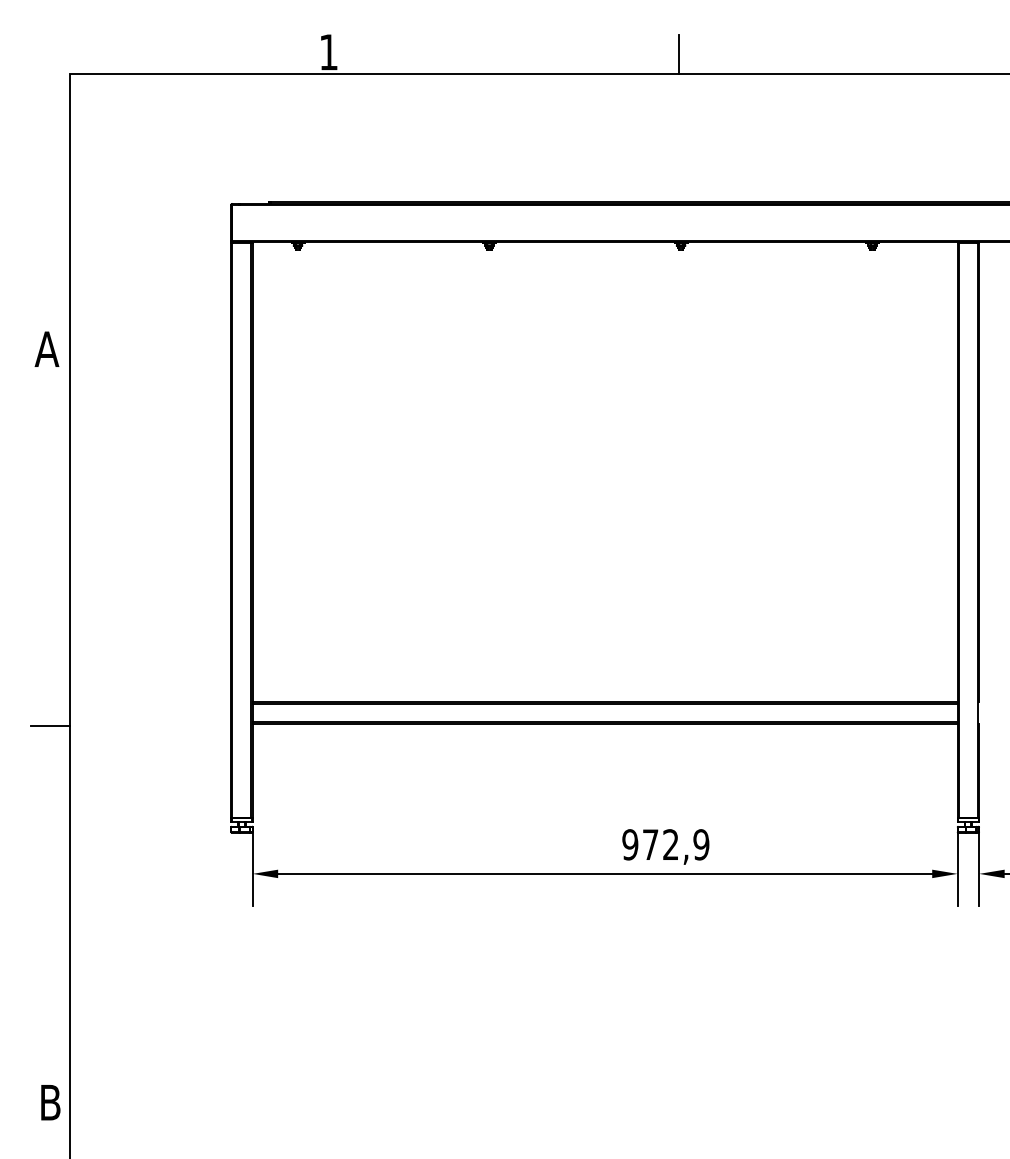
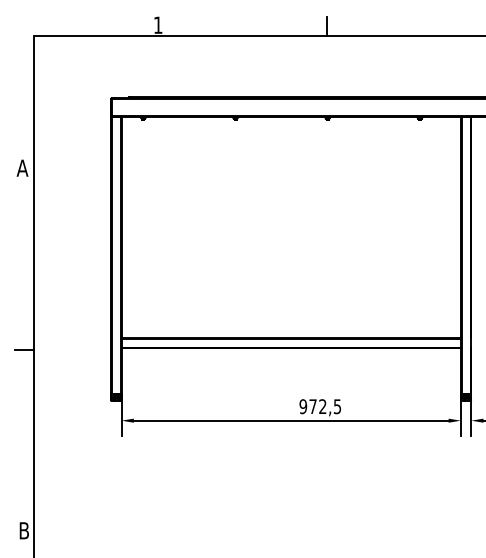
text: (701, 844) -> (337, 406), 972,9 -> 972,5

